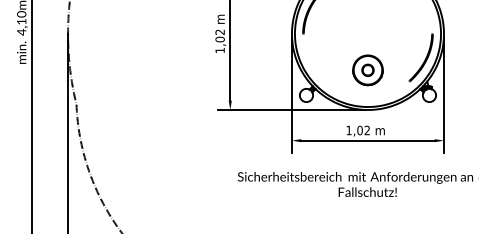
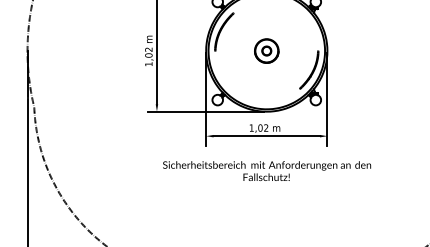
part: (367, 69) -> (266, 50), moved

